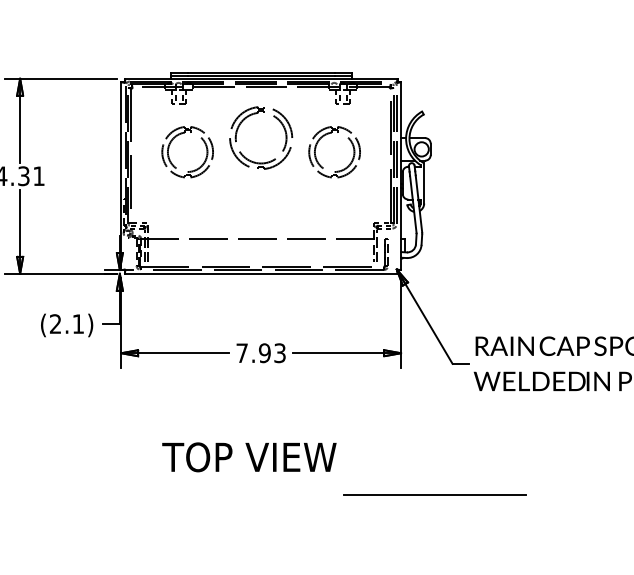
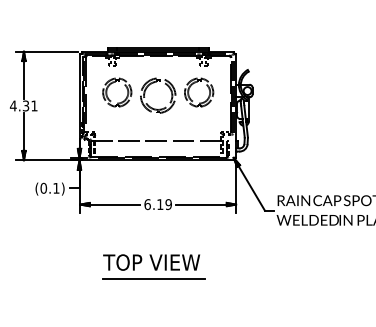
part: (281, 126) -> (169, 89), moved
text: (55, 324) -> (43, 188), (2.1) -> (0.1)
text: (259, 353) -> (157, 204), 7.93 -> 6.19
line: (434, 494) -> (153, 278), moved

